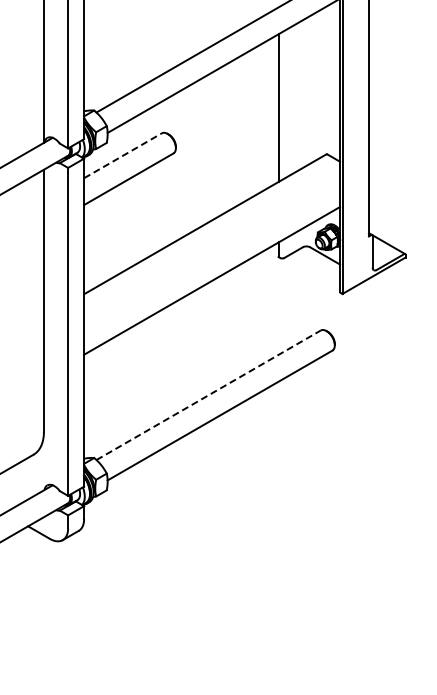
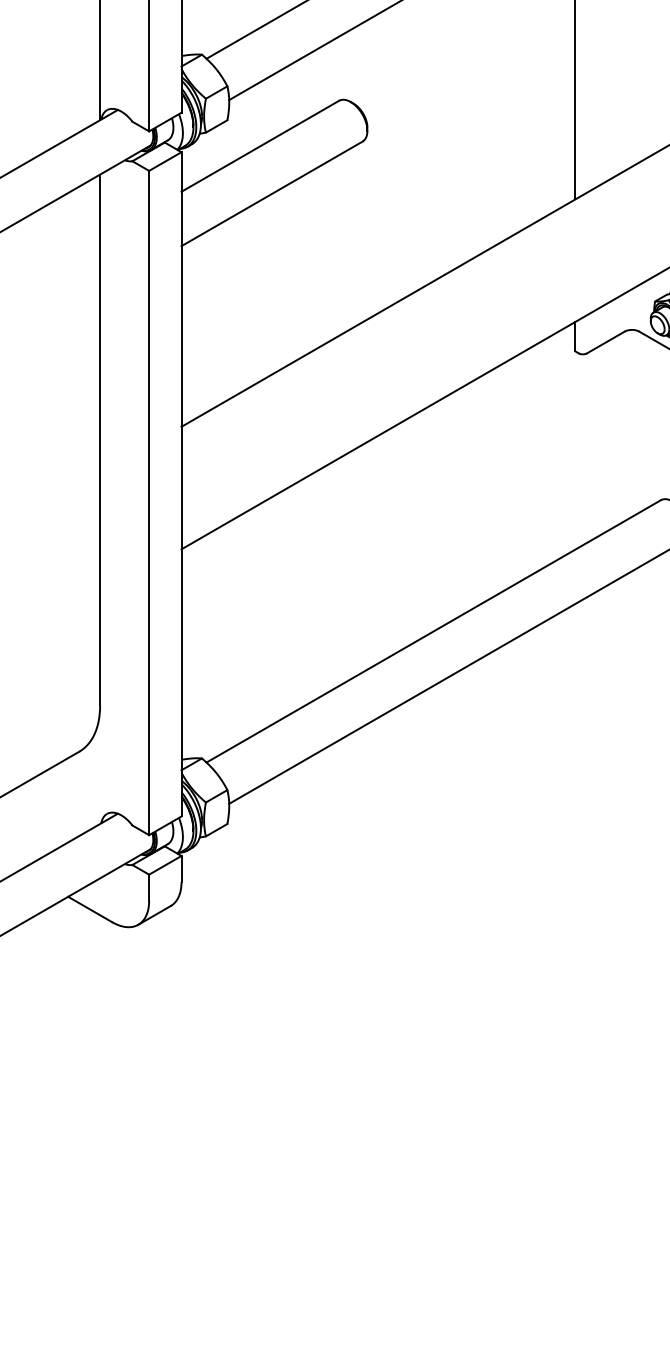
line: (122, 155) -> (259, 145), dashed -> solid
line: (208, 395) -> (433, 631), dashed -> solid

